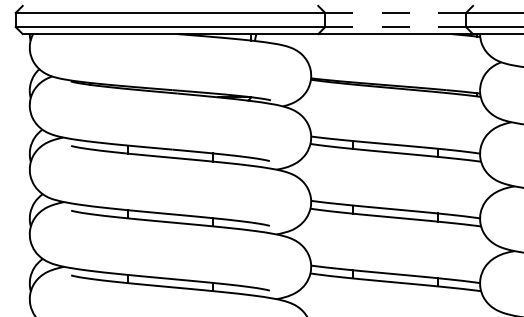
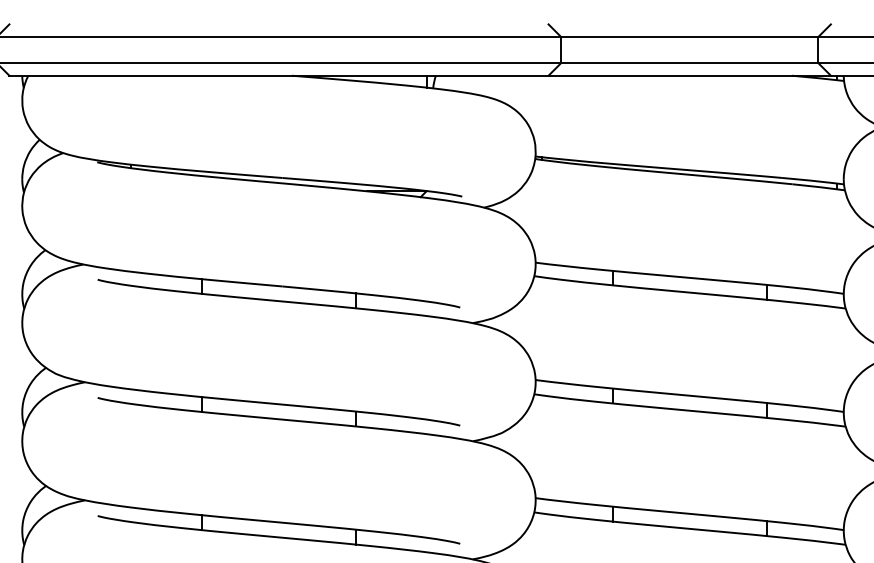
line: (396, 12) -> (691, 36), dashed -> solid
line: (395, 27) -> (689, 63), dashed -> solid

